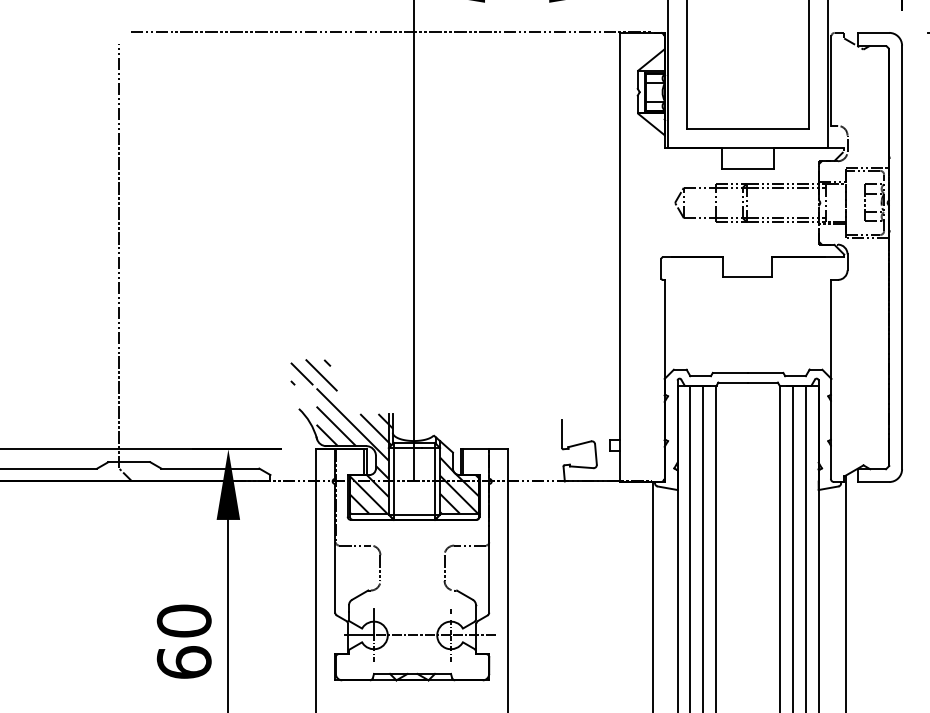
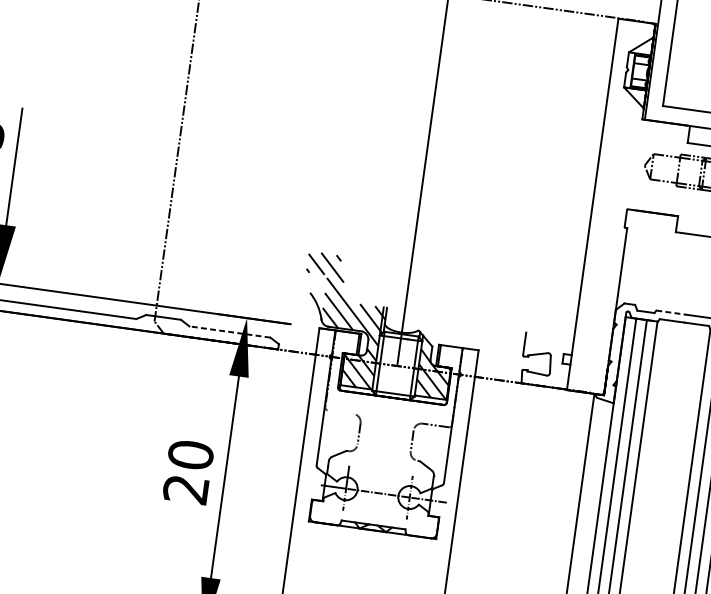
line: (730, 372) -> (671, 312), solid -> dashed
line: (210, 468) -> (230, 331), solid -> dashed
line: (354, 545) -> (340, 412), removed
text: (183, 662) -> (185, 489), 60 -> 20

